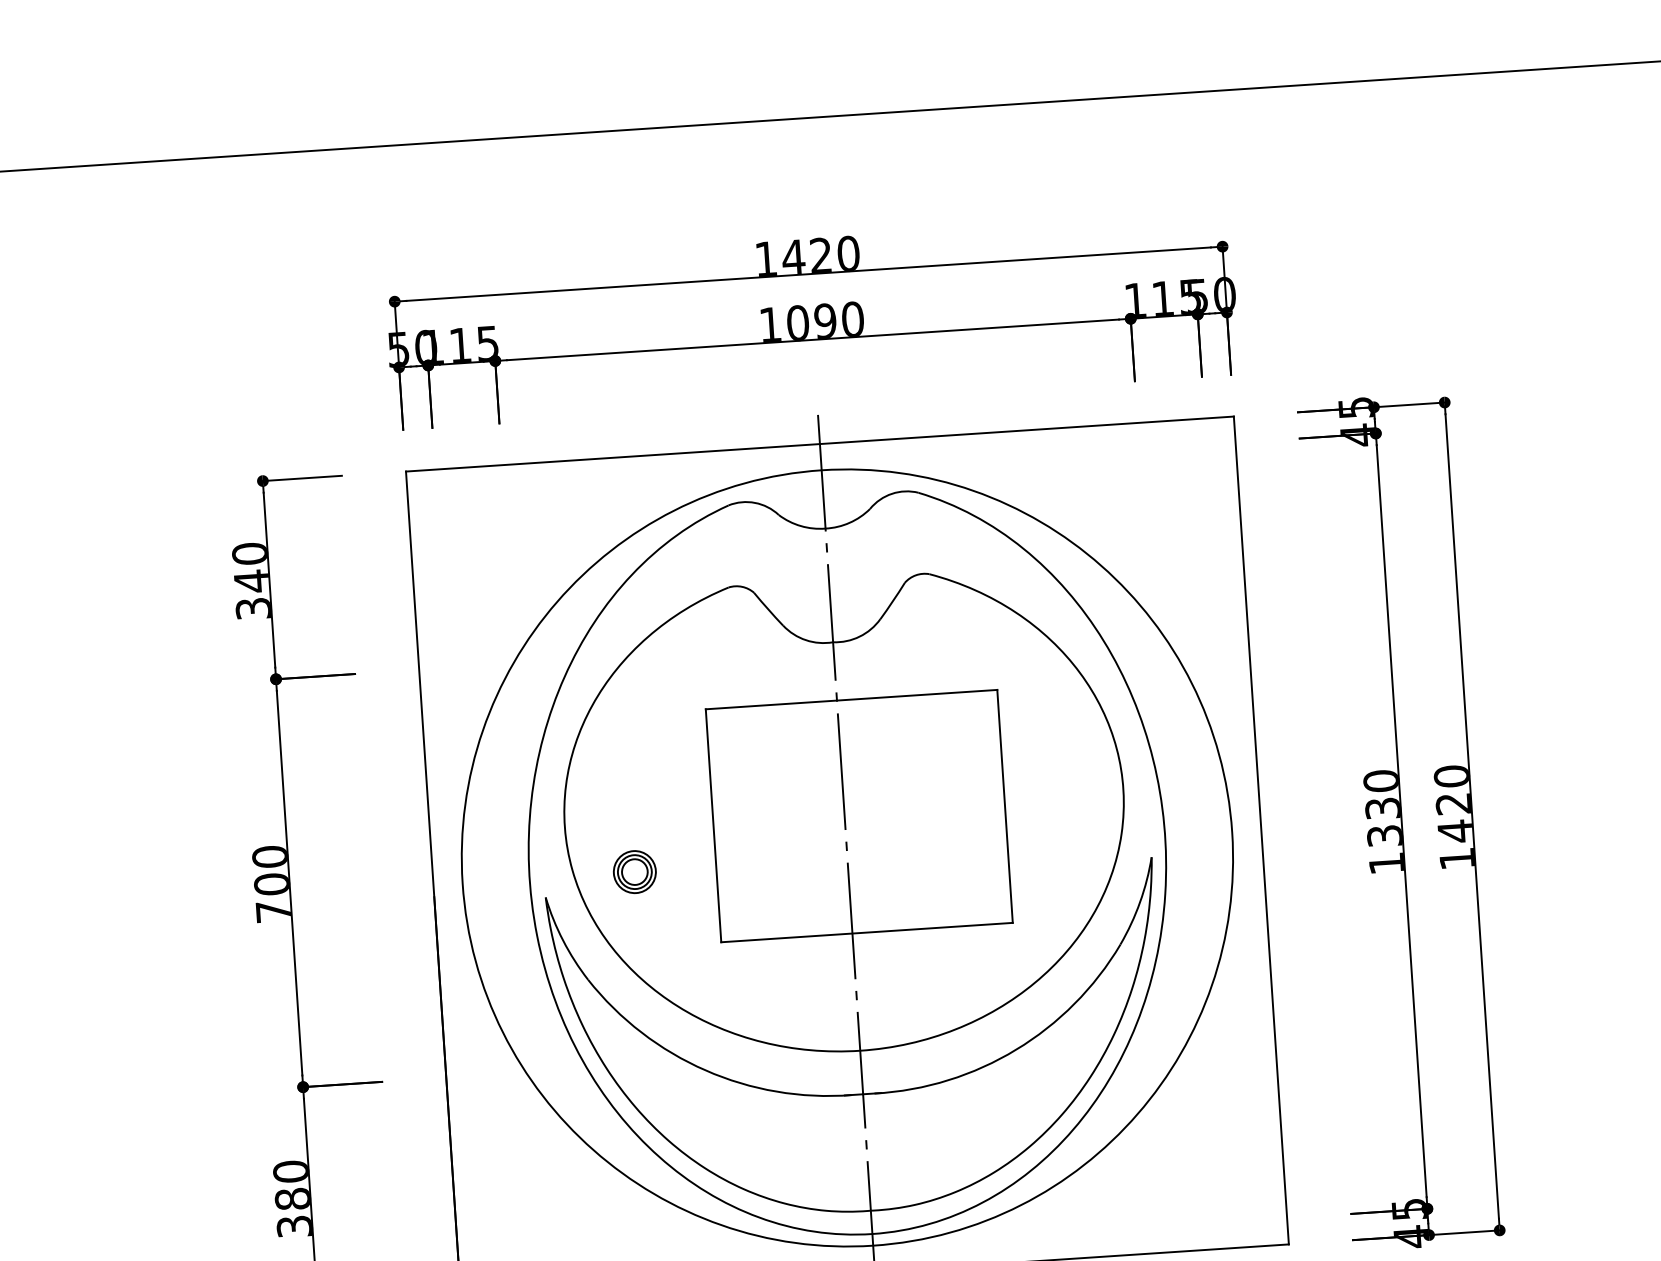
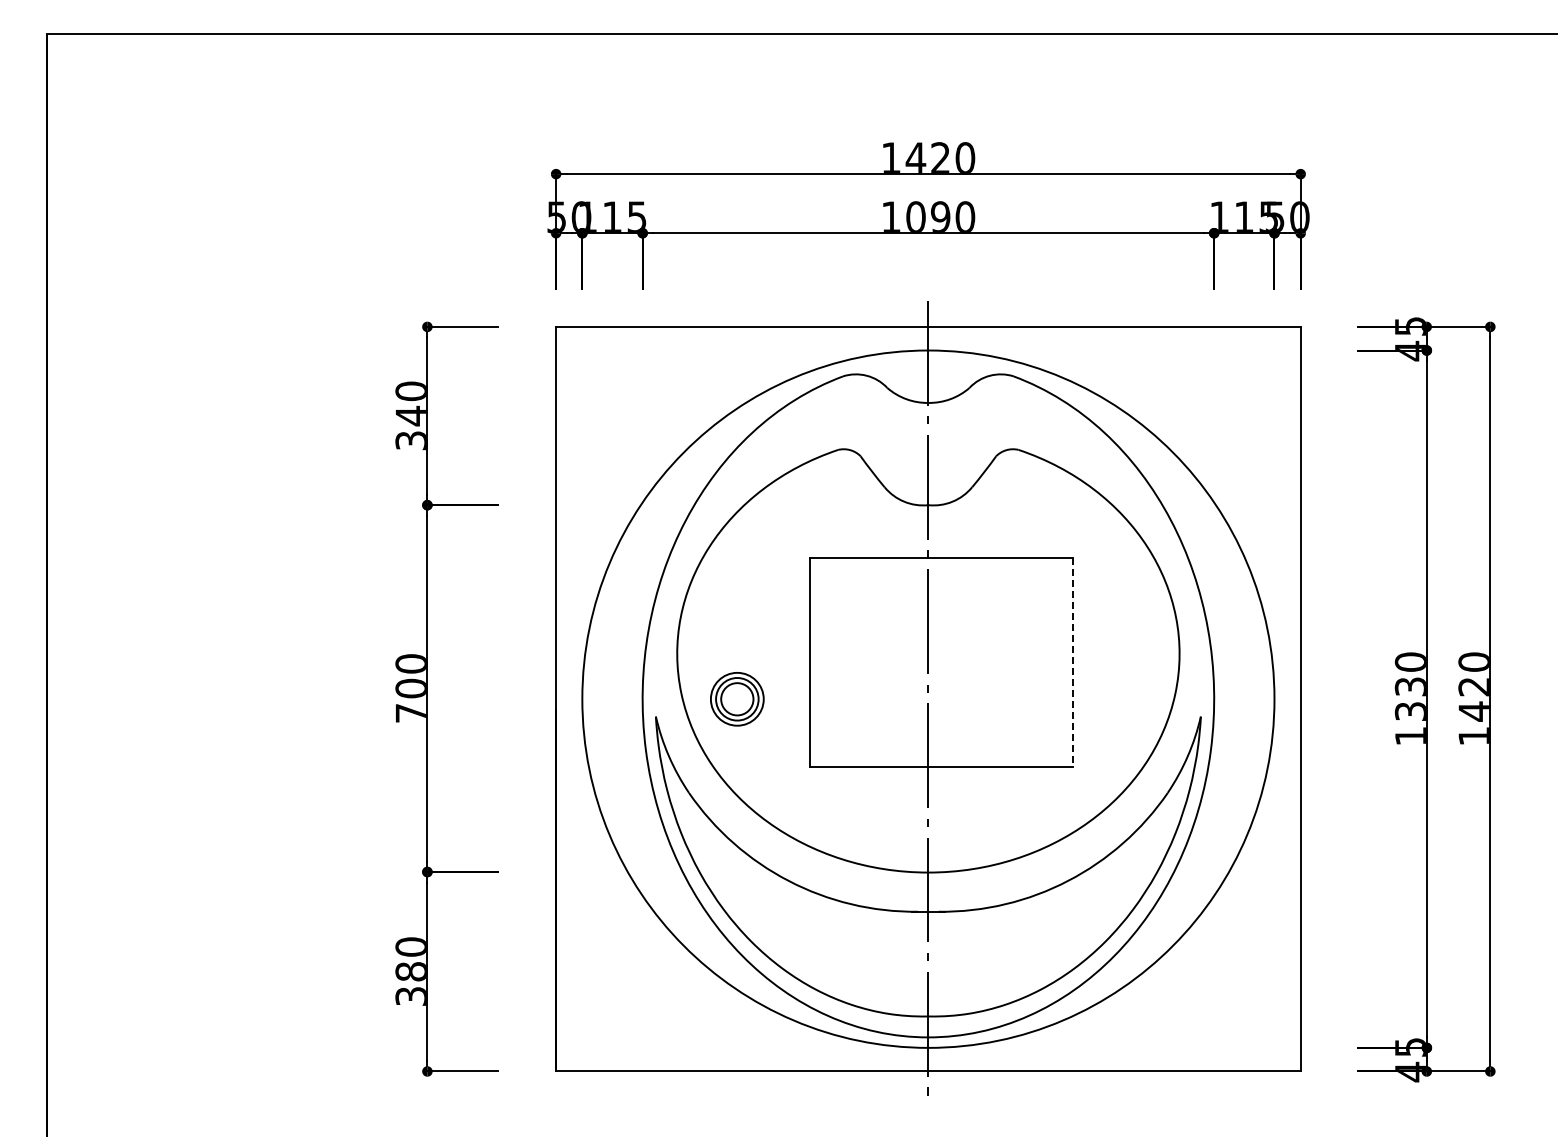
line: (1004, 806) -> (1072, 662), solid -> dashed
part: (634, 871) -> (736, 698), size x1.4

